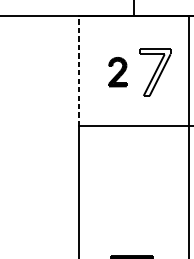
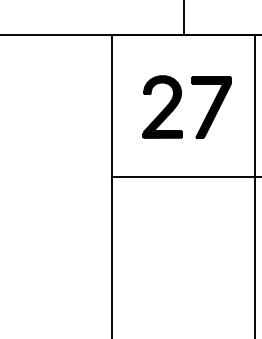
line: (79, 70) -> (112, 105), dashed -> solid
part: (117, 71) -> (162, 106), size x1.67
fill: (154, 71) -> (210, 106), added

